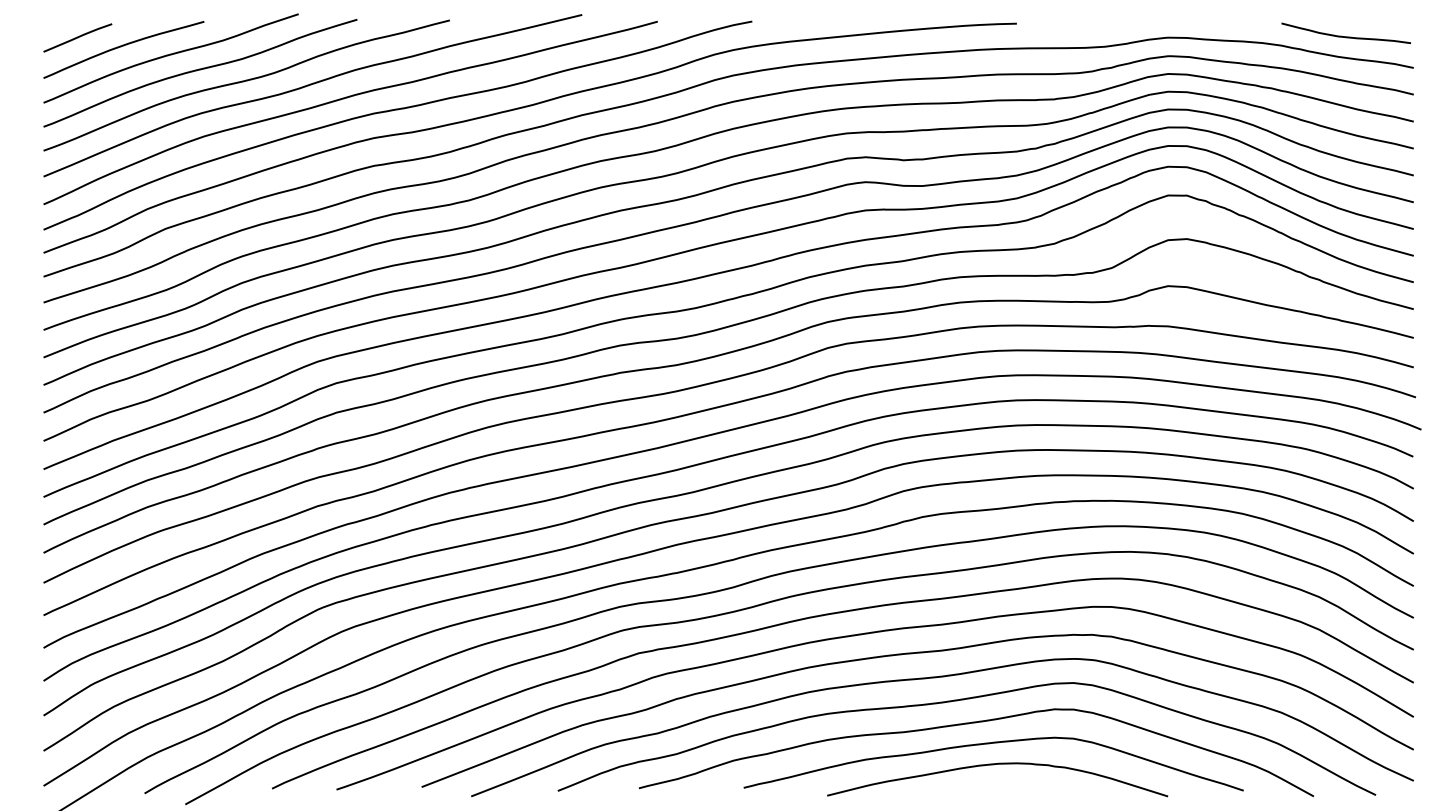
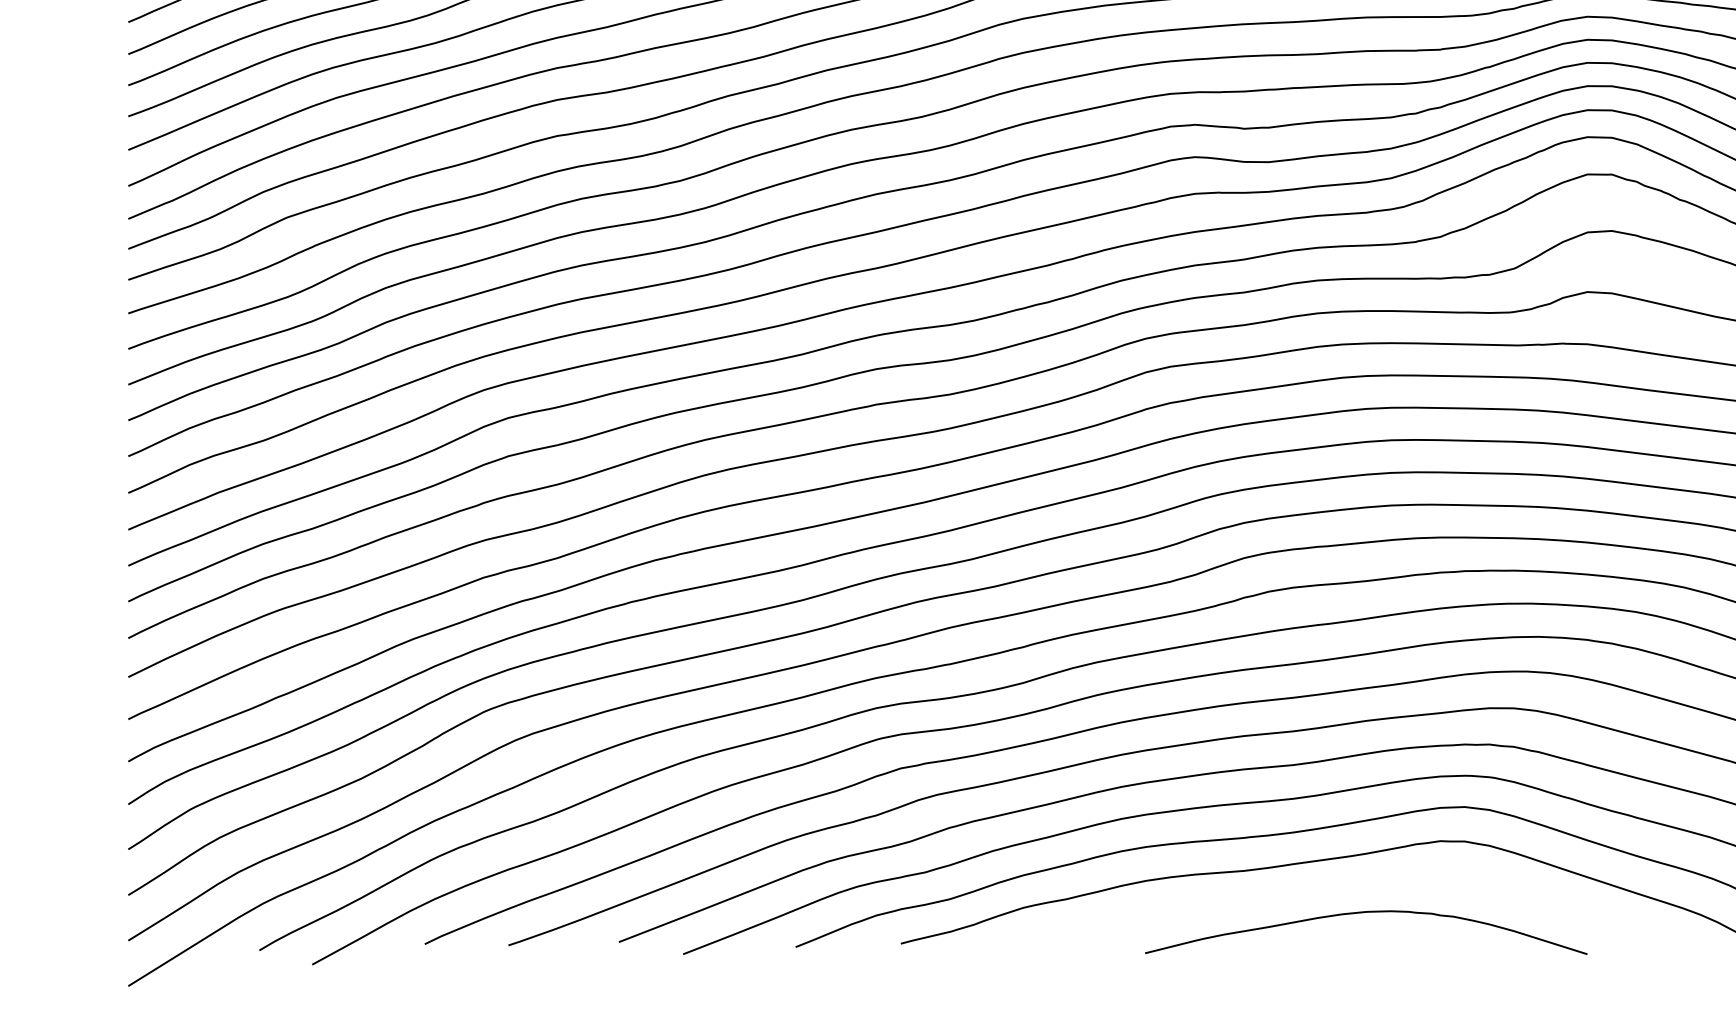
curve: (989, 744) -> (1355, 886), removed

